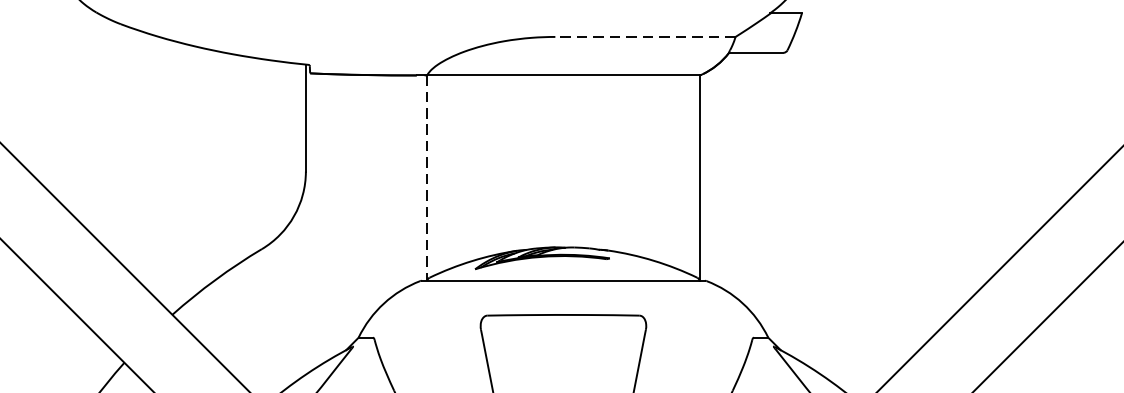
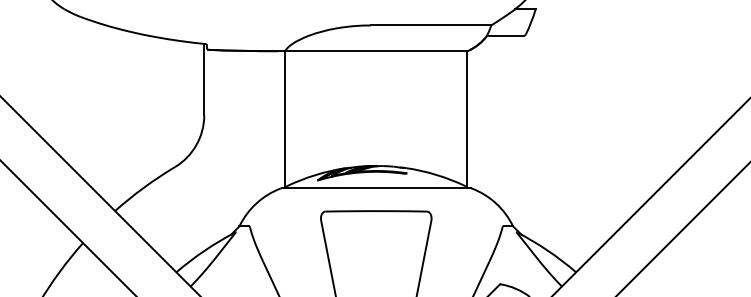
line: (644, 36) -> (430, 25), dashed -> solid
line: (427, 177) -> (285, 119), dashed -> solid

